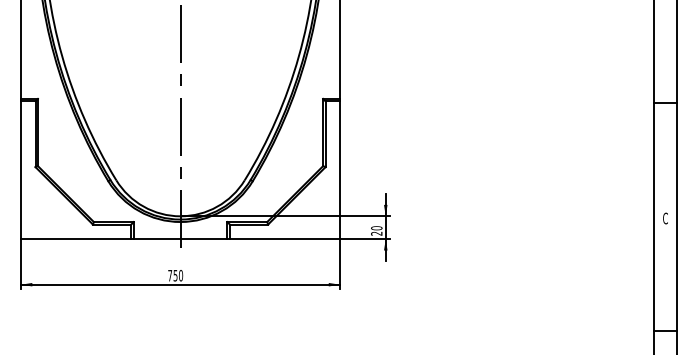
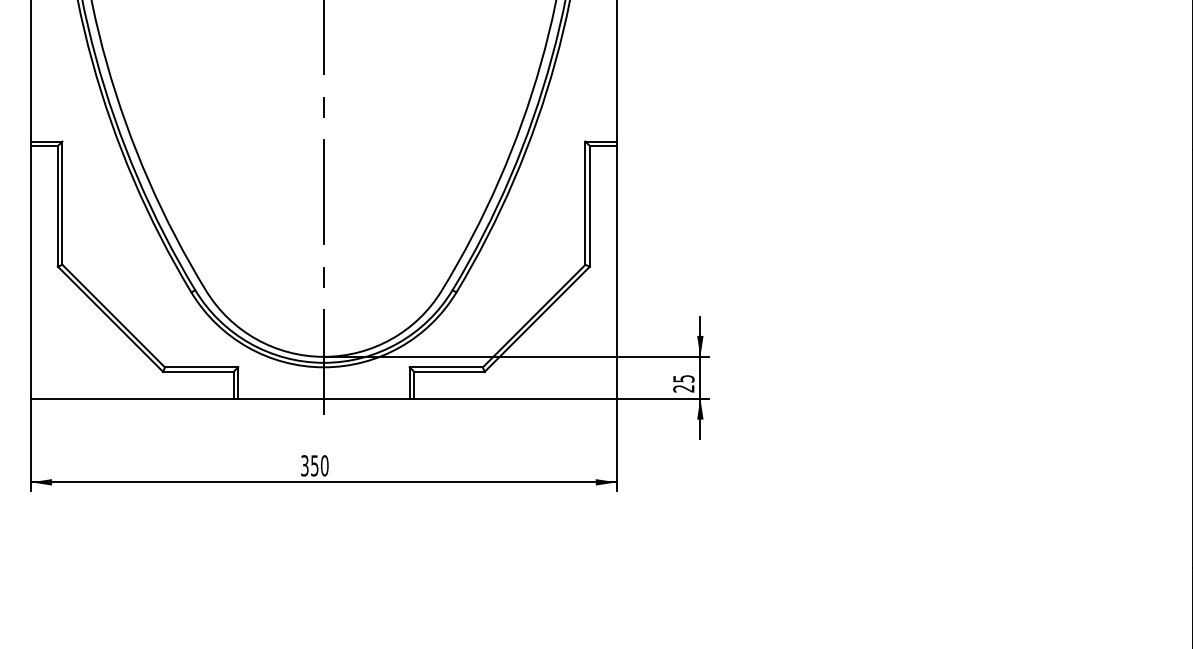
text: (376, 228) -> (683, 379), 20 -> 25
text: (170, 275) -> (305, 465), 750 -> 350

